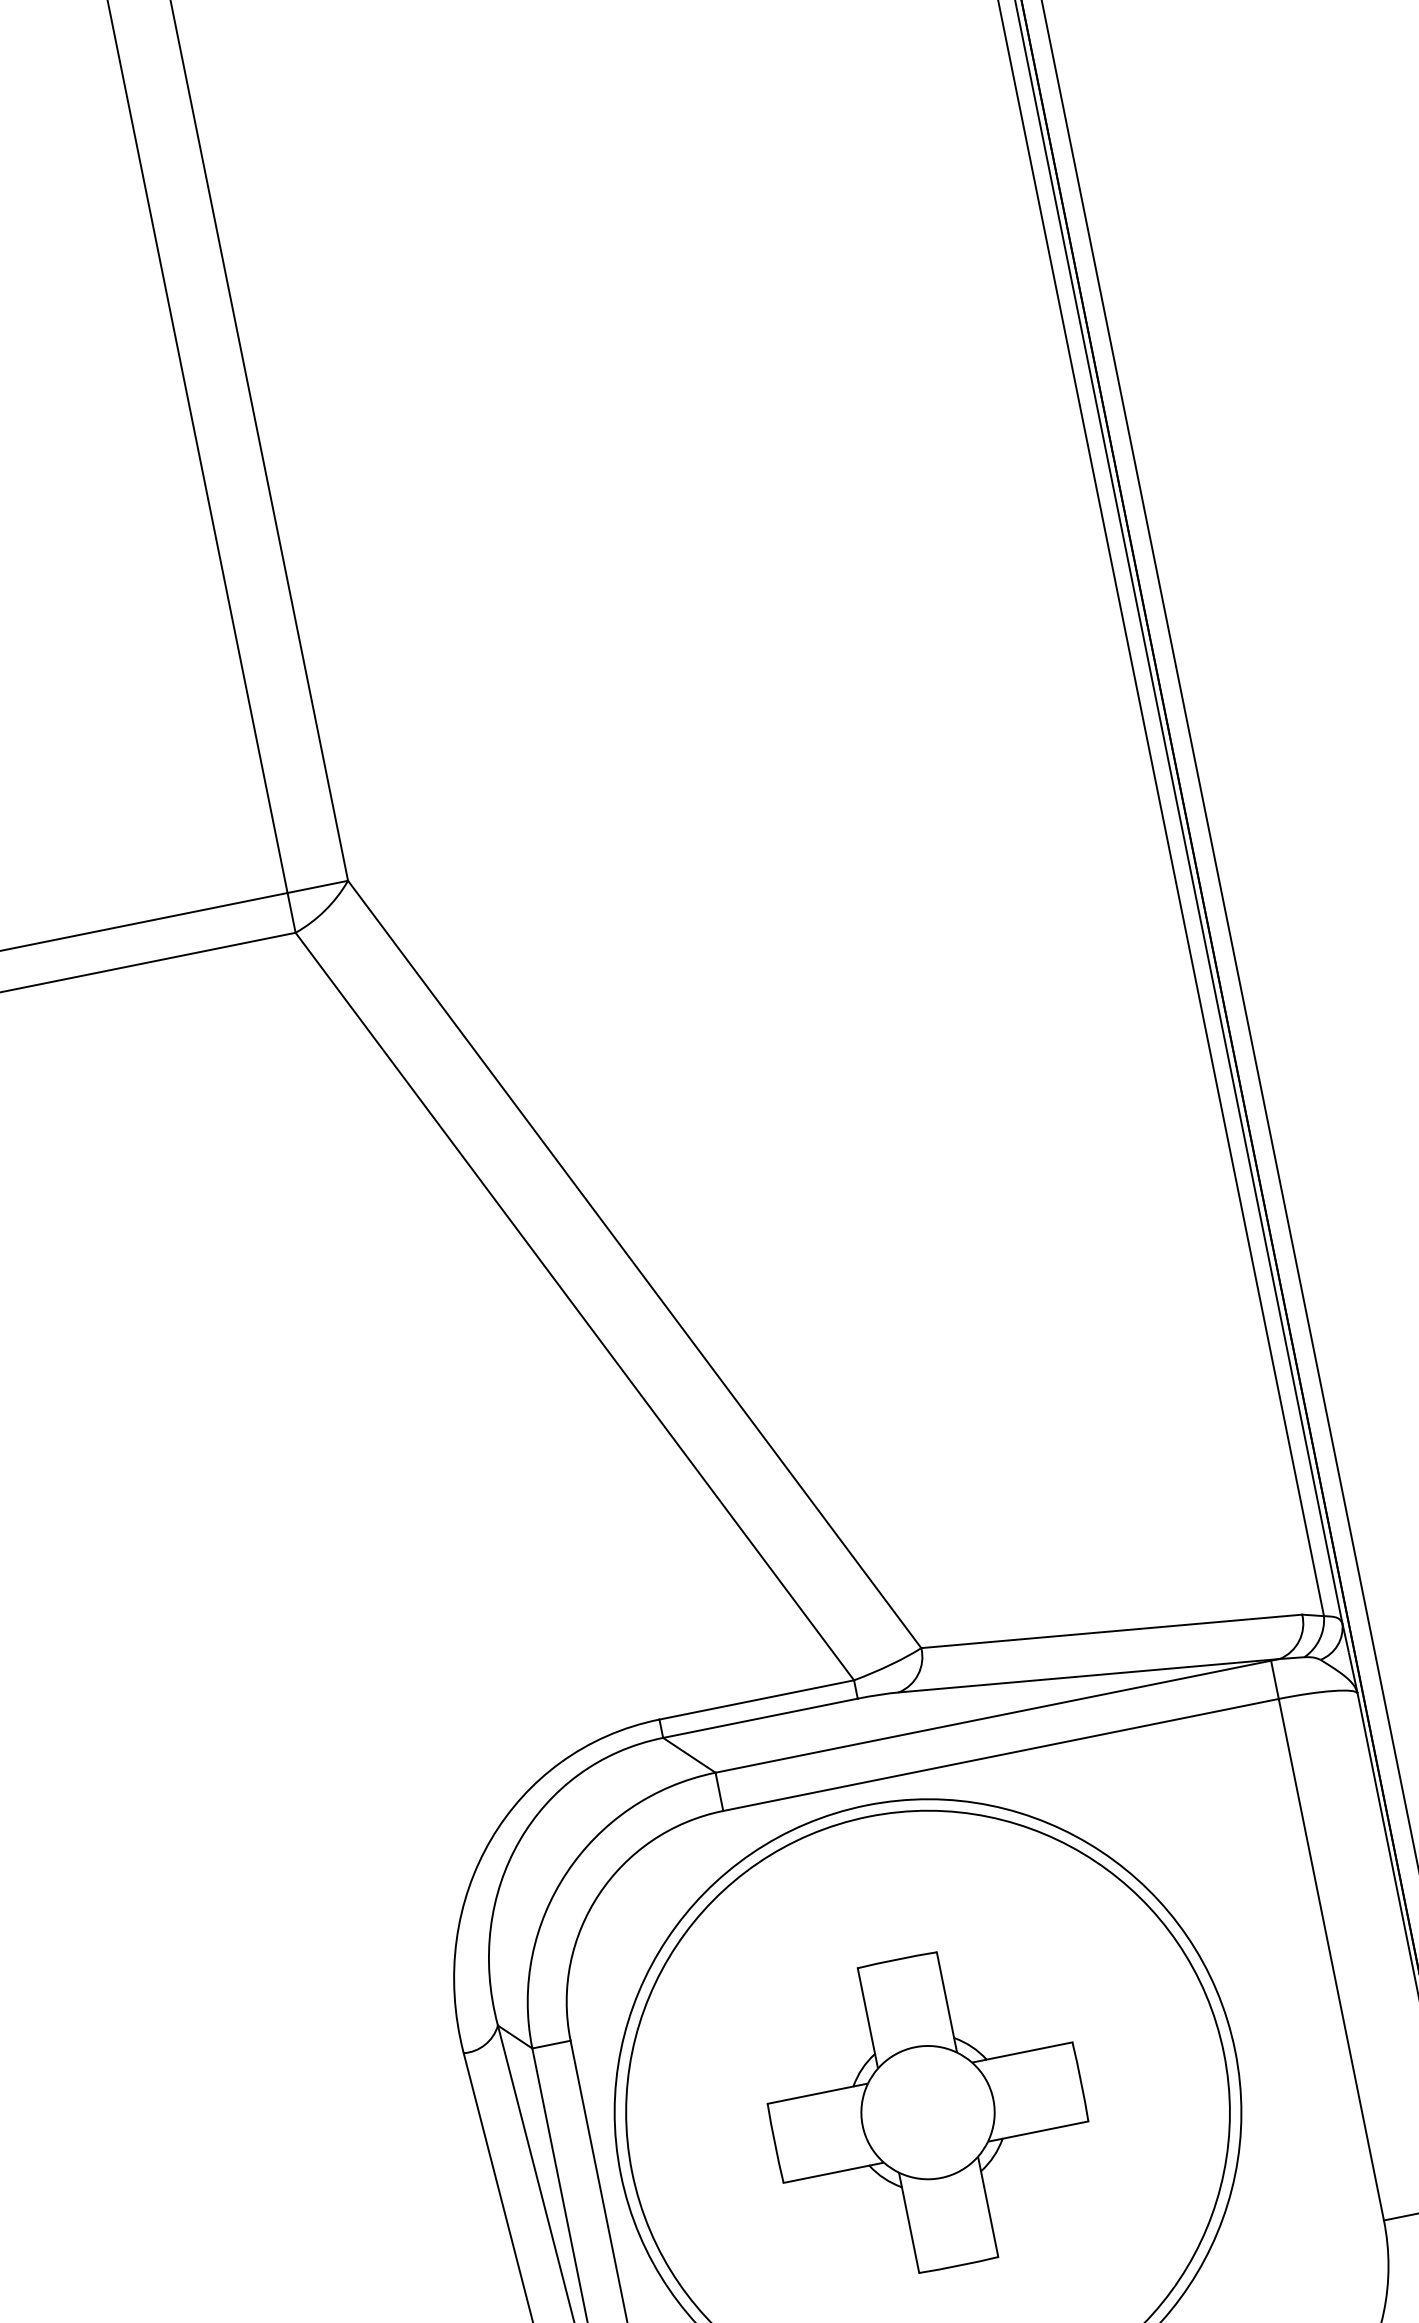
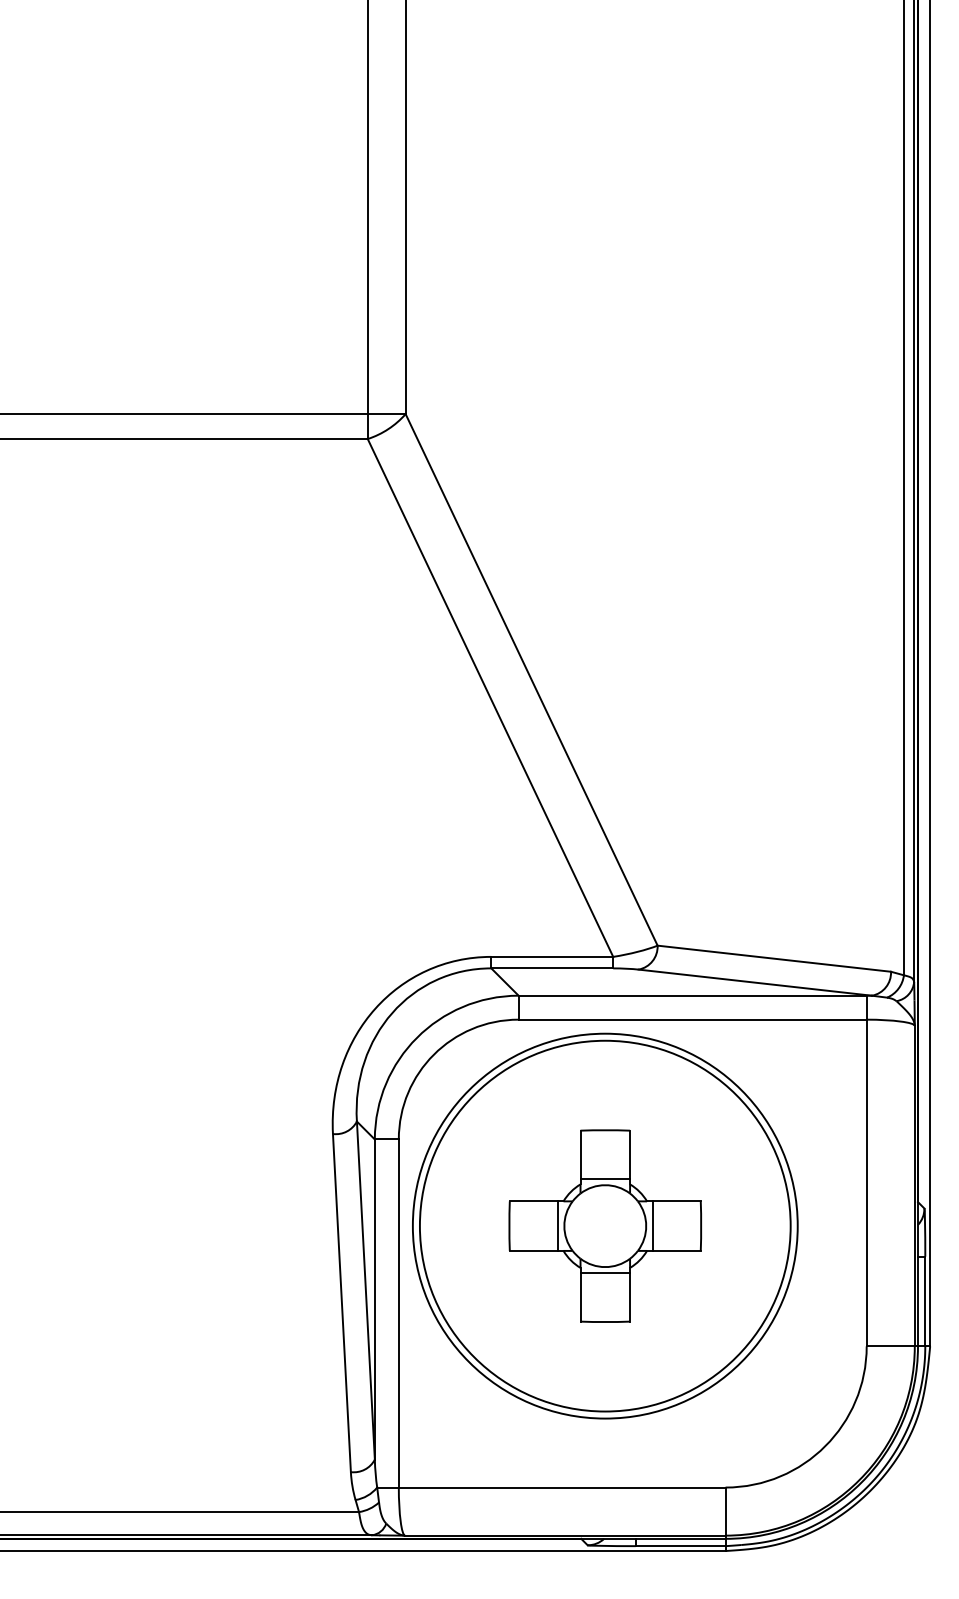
line: (913, 2036) -> (605, 1178), added
line: (1003, 2096) -> (652, 1225), added
line: (851, 2126) -> (557, 1225), added
line: (943, 2188) -> (605, 1273), added

